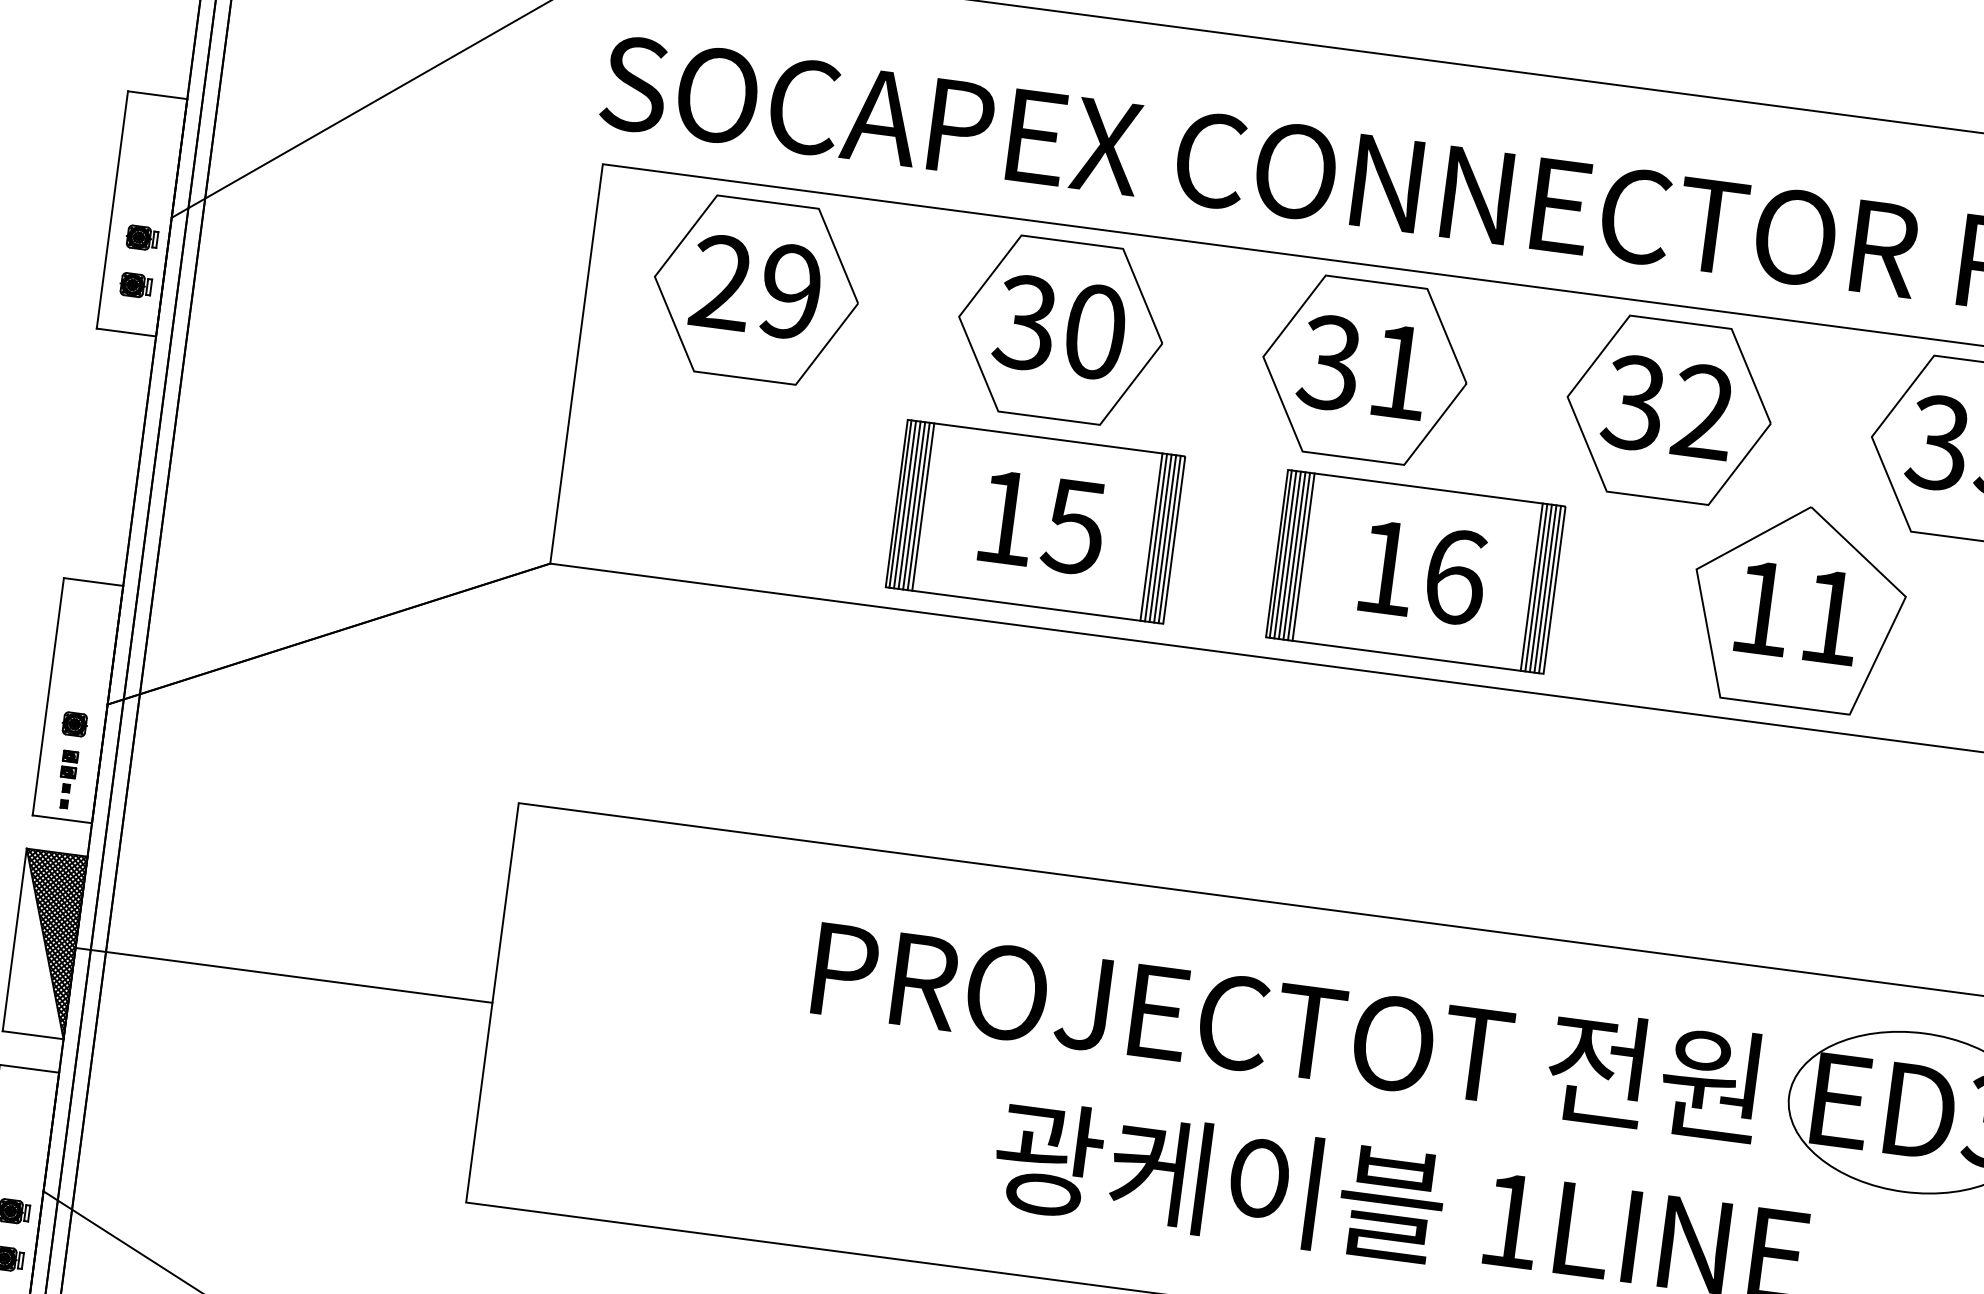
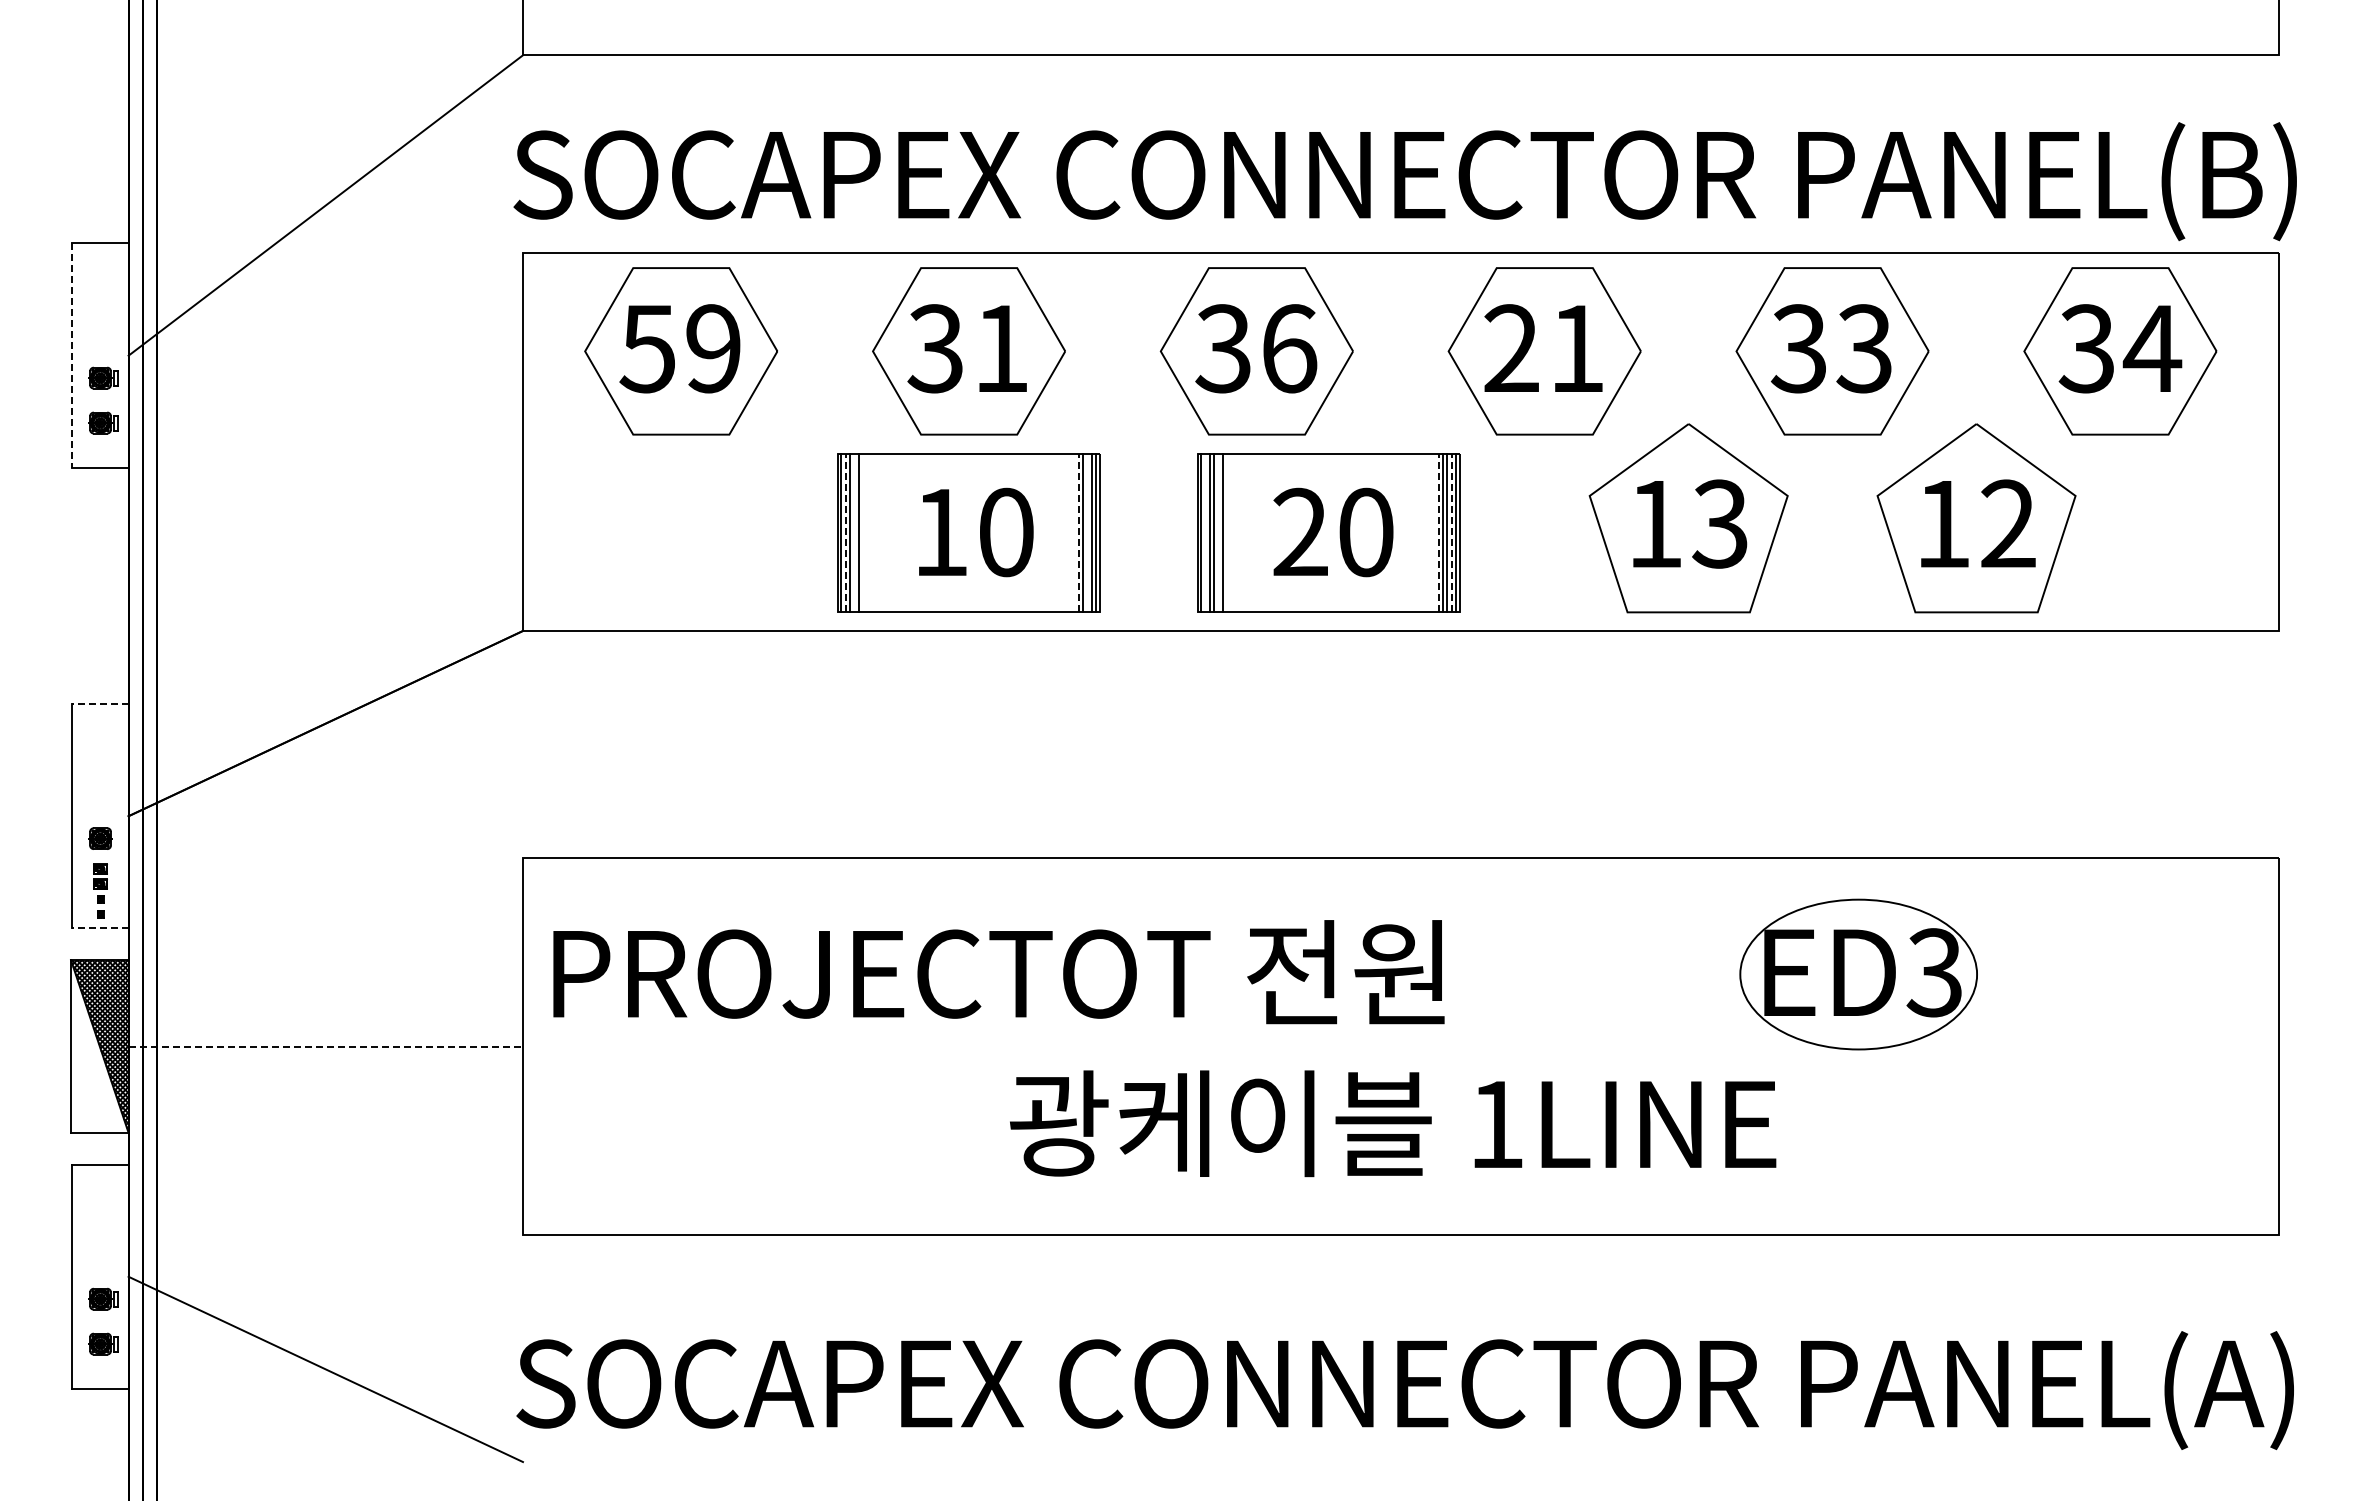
line: (112, 210) -> (72, 356), solid -> dashed
text: (721, 282) -> (647, 348), 29 -> 59
text: (1095, 331) -> (1001, 348), 30 -> 31
text: (1400, 371) -> (1290, 348), 31 -> 36
text: (1668, 407) -> (1543, 348), 32 -> 21
line: (904, 504) -> (845, 532), solid -> dashed
line: (914, 505) -> (854, 532), removed
line: (922, 506) -> (862, 532), removed
text: (1073, 526) -> (1005, 532), 15 -> 10
line: (1151, 536) -> (1078, 532), solid -> dashed
line: (1160, 538) -> (1087, 532), removed
line: (1285, 554) -> (1205, 532), removed
line: (1299, 556) -> (1218, 532), removed
text: (1420, 572) -> (1333, 532), 16 -> 20
line: (93, 581) -> (100, 703), solid -> dashed
line: (1531, 586) -> (1438, 532), solid -> dashed
line: (1545, 588) -> (1451, 532), solid -> dashed
text: (1829, 616) -> (1719, 523), 11 -> 13
line: (62, 819) -> (100, 928), solid -> dashed
line: (284, 975) -> (326, 1046), solid -> dashed
text: (1286, 1027) -> (998, 972), moved

